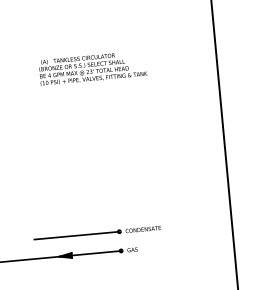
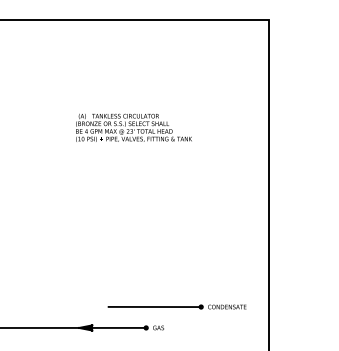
text: (96, 233) -> (176, 306), moved

